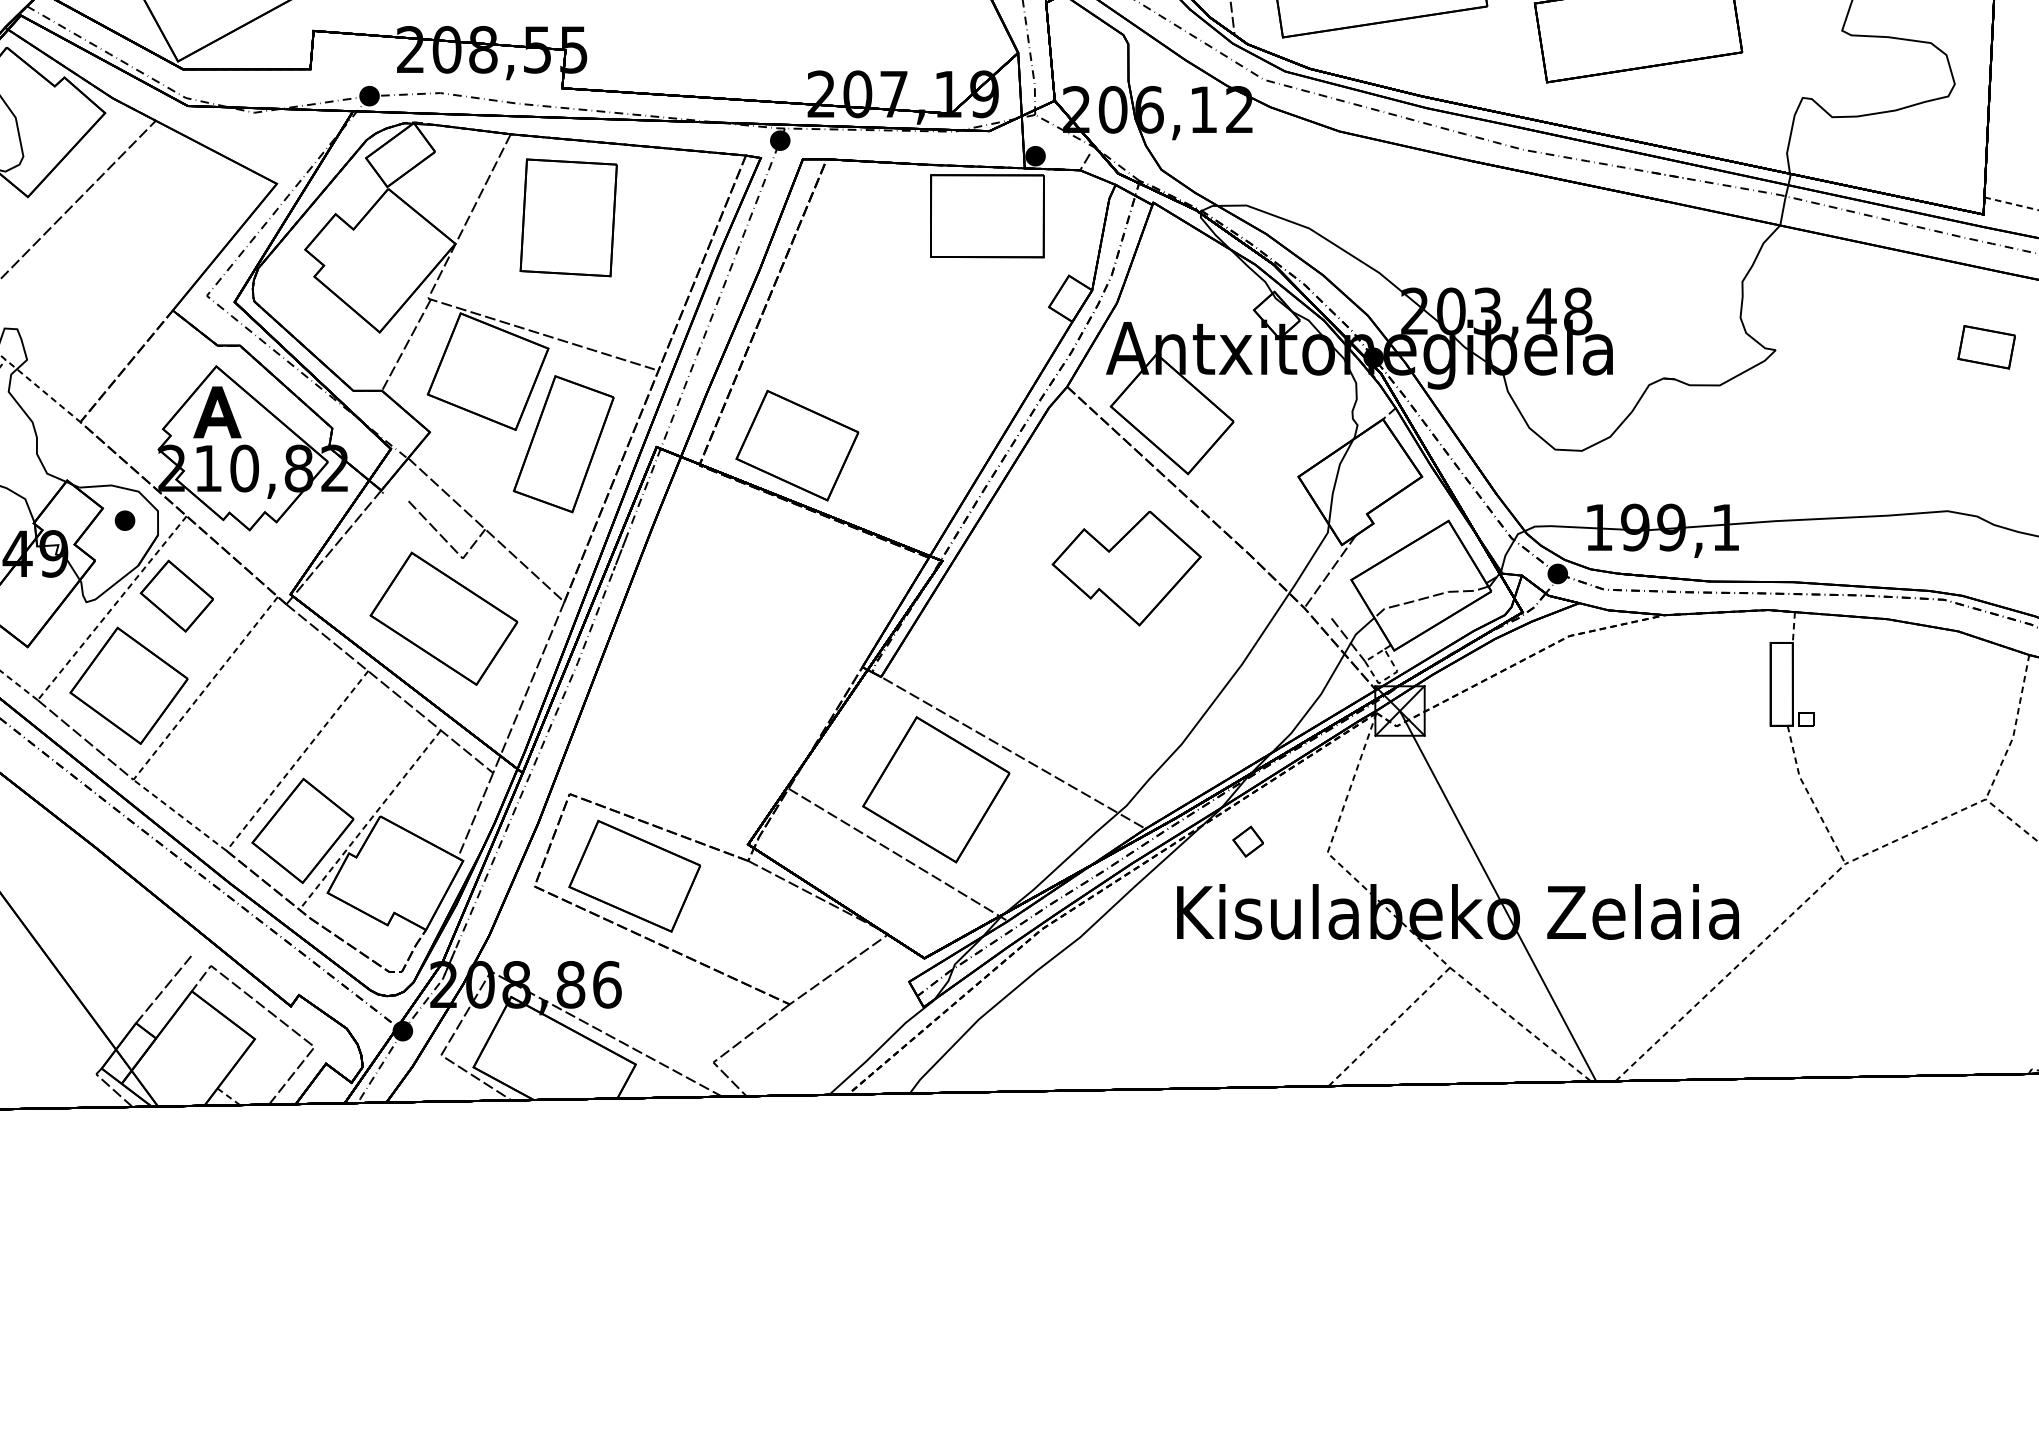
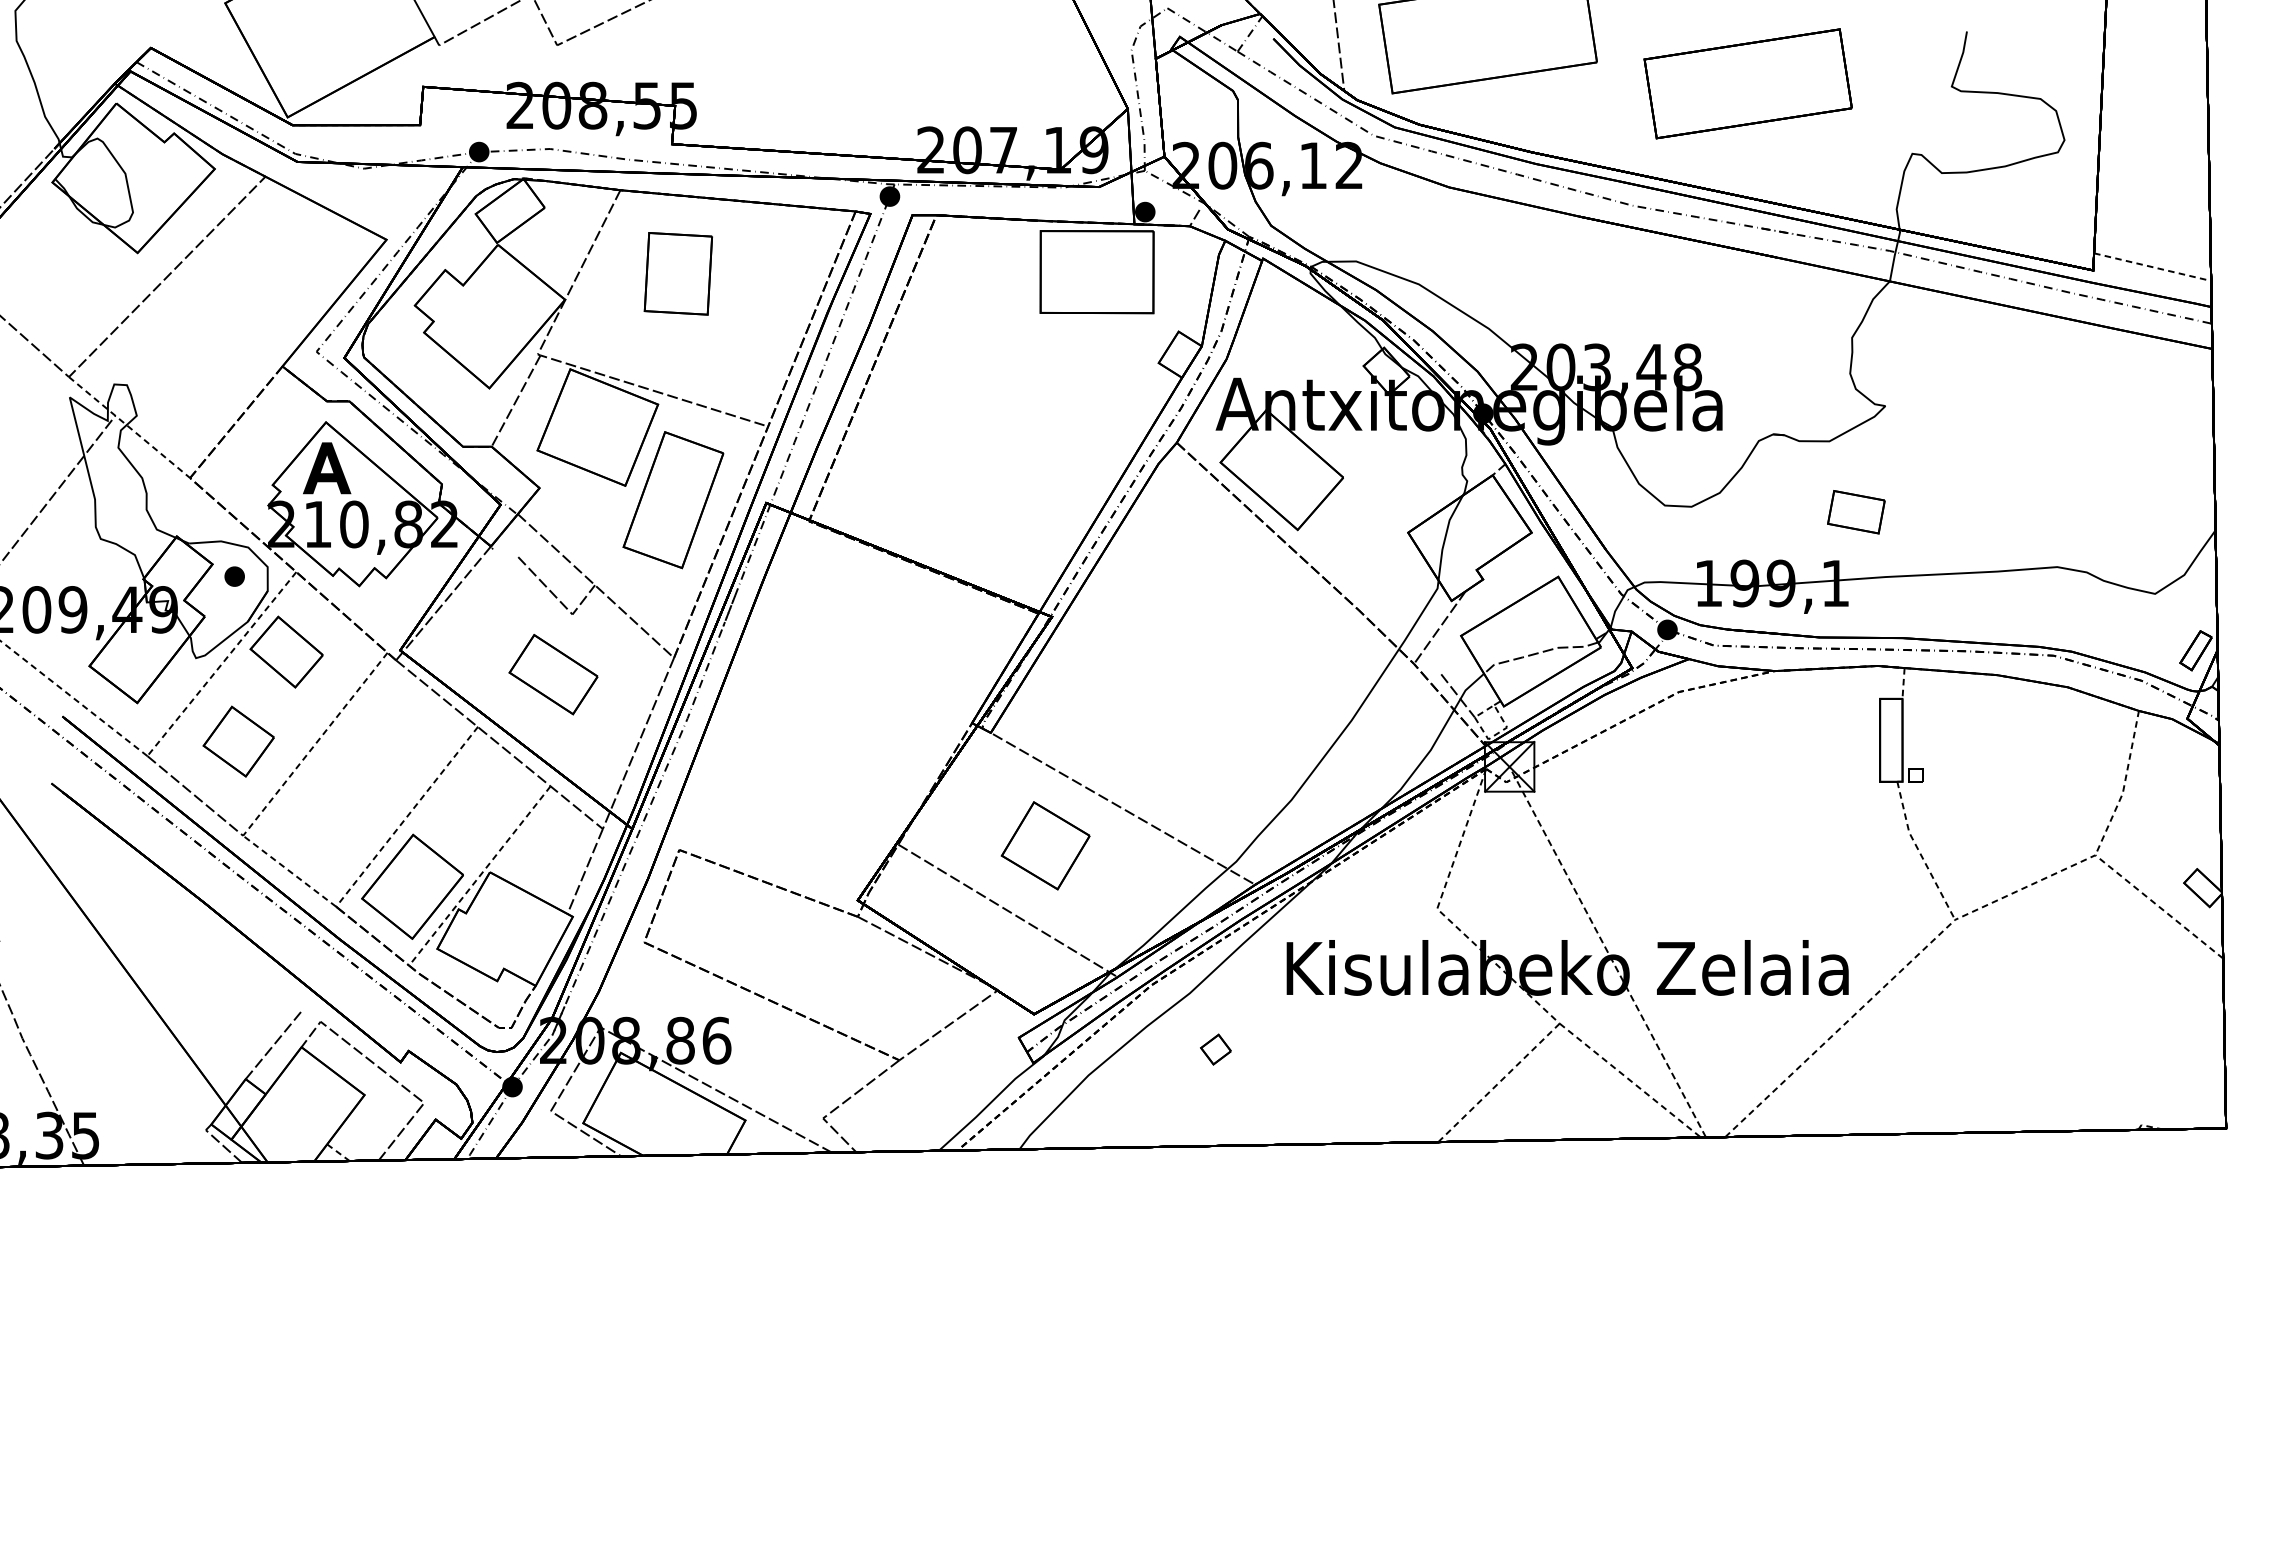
part: (568, 217) -> (678, 273), size x0.7
part: (1986, 347) -> (1856, 512), moved
part: (796, 445) -> (906, 501), removed
part: (1126, 568) -> (1236, 624), removed
part: (443, 618) -> (553, 674), size x0.6
part: (128, 685) -> (238, 741), size x0.6
part: (935, 789) -> (1045, 845), size x0.6
part: (1247, 841) -> (1215, 1049), moved
part: (634, 875) -> (744, 931), removed
line: (1497, 896) -> (1607, 952), solid -> dashed

